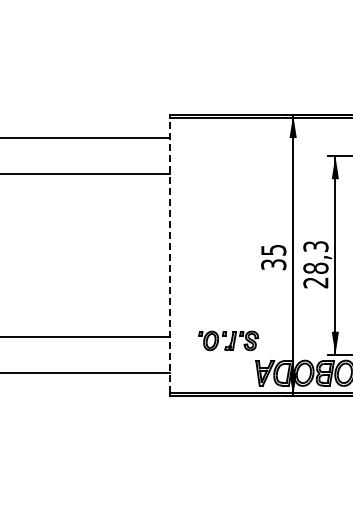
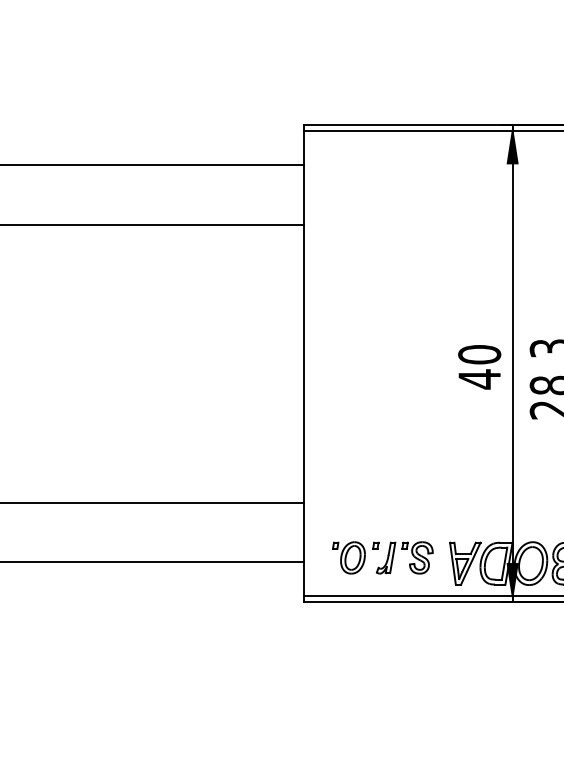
line: (170, 255) -> (304, 363), dashed -> solid
text: (273, 257) -> (479, 367), 35 -> 40
part: (228, 340) -> (382, 557), moved

